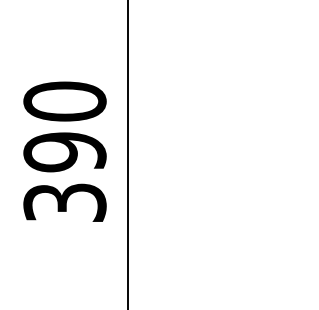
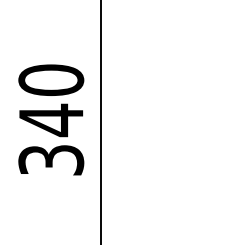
text: (64, 152) -> (50, 120), 390 -> 340

